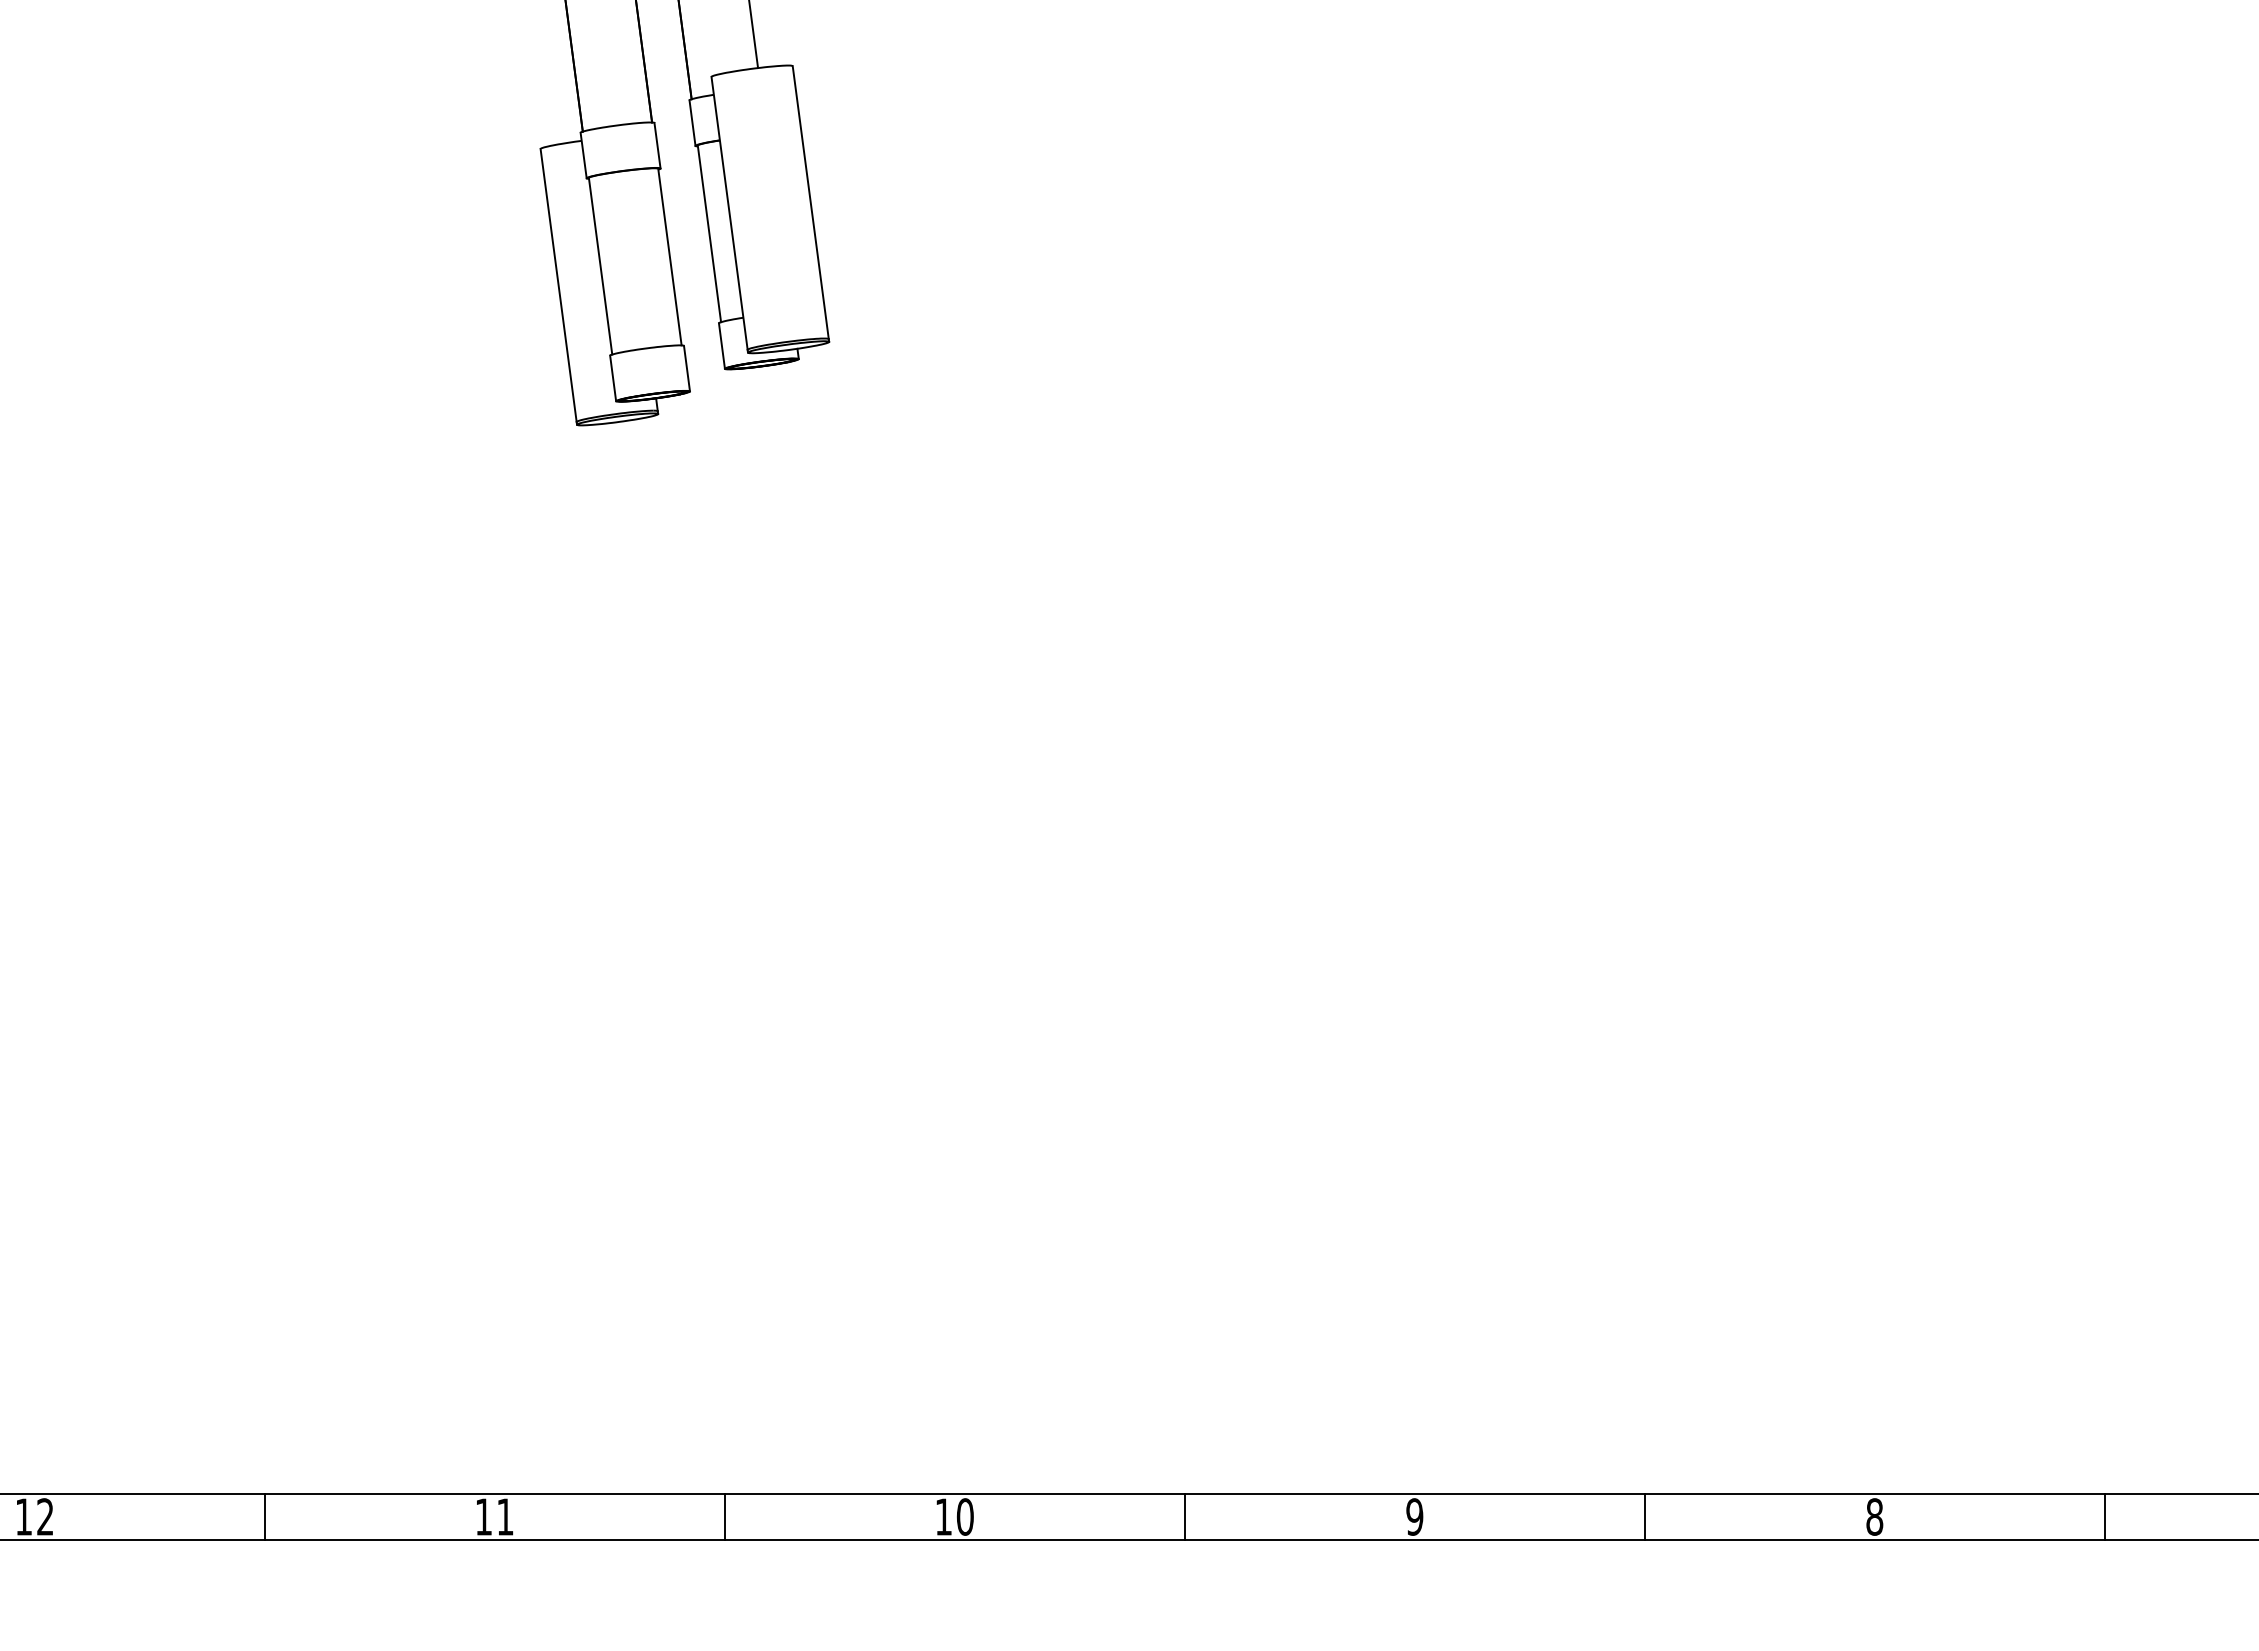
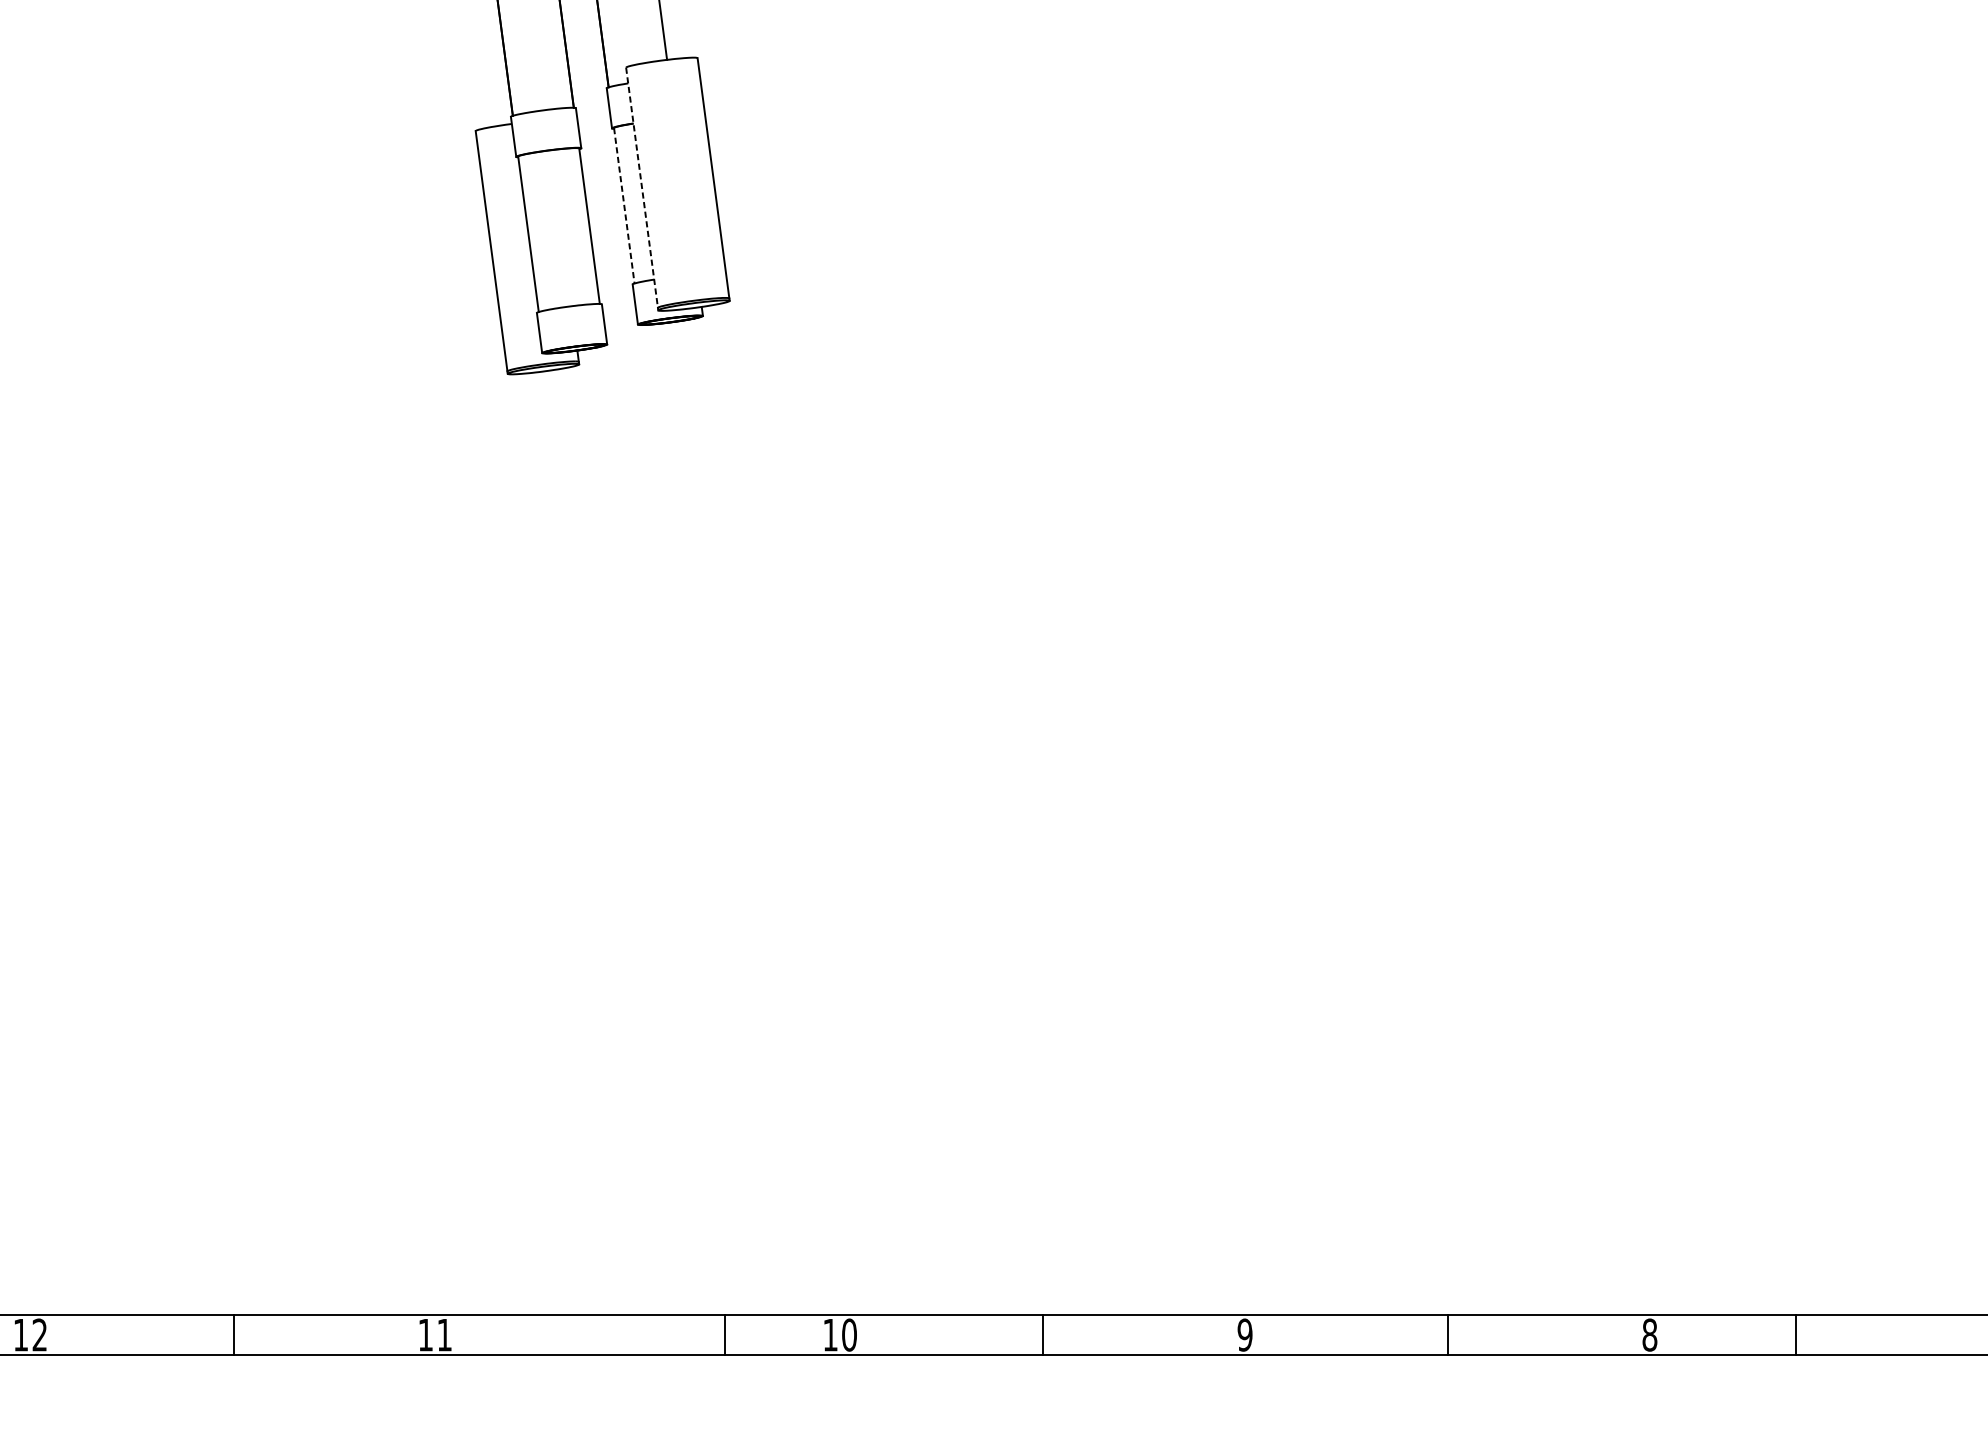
line: (729, 213) -> (641, 187), solid -> dashed
line: (709, 234) -> (624, 206), solid -> dashed
line: (725, 1516) -> (725, 1334), moved
line: (2105, 1516) -> (1795, 1334), moved

